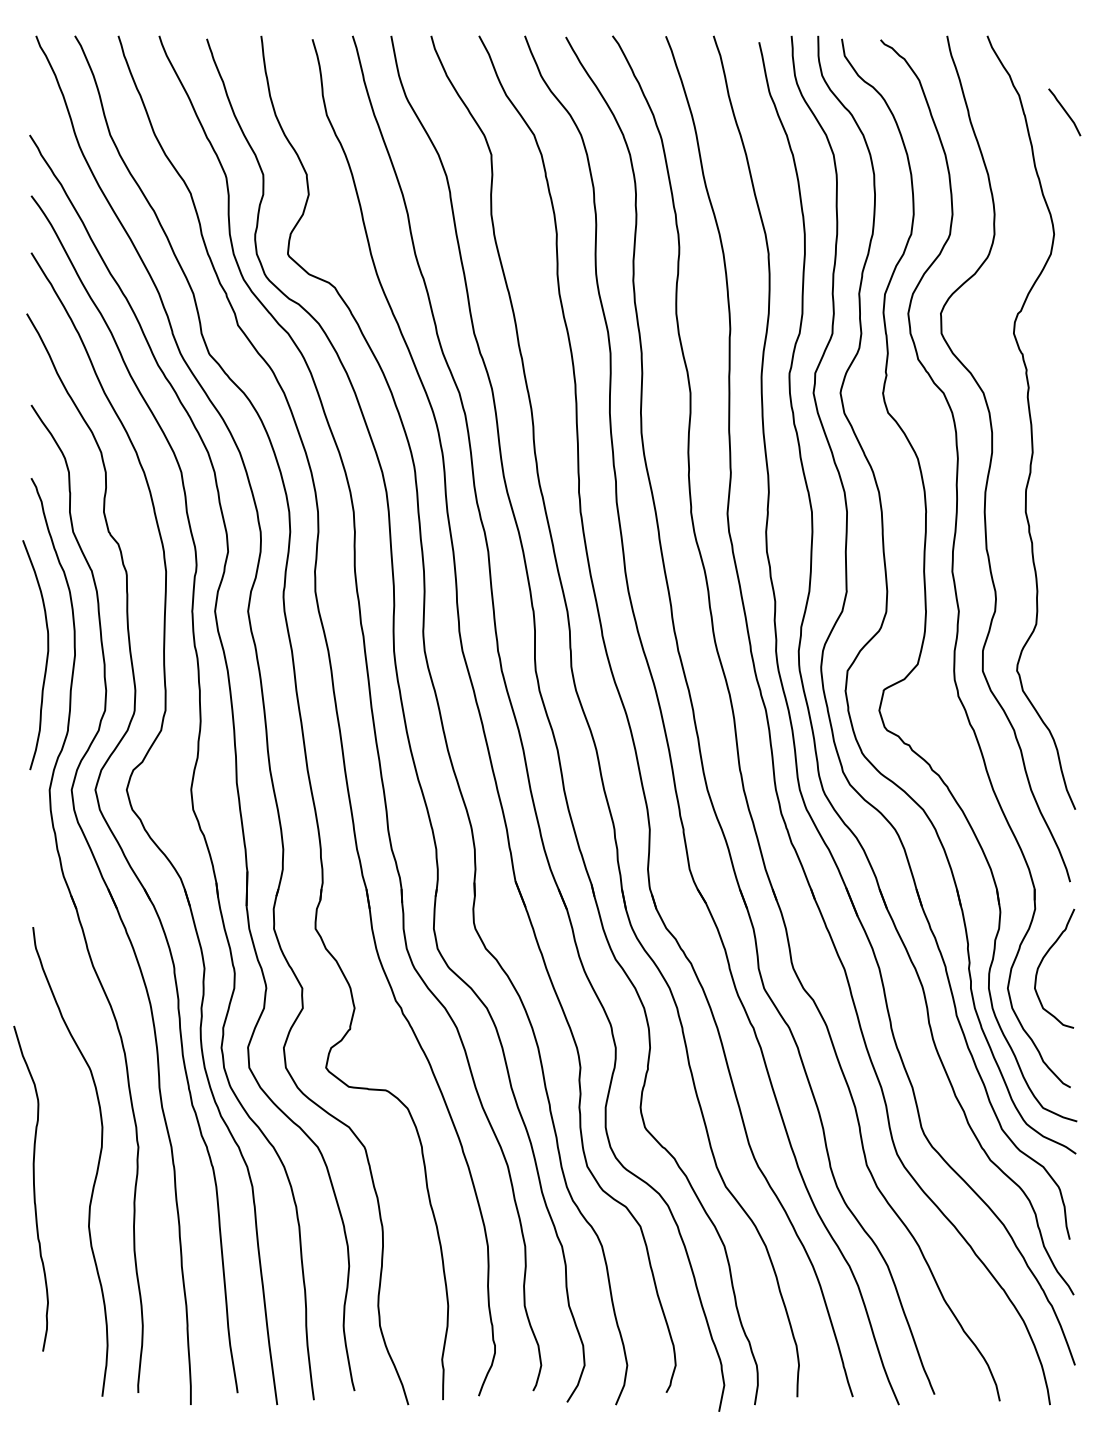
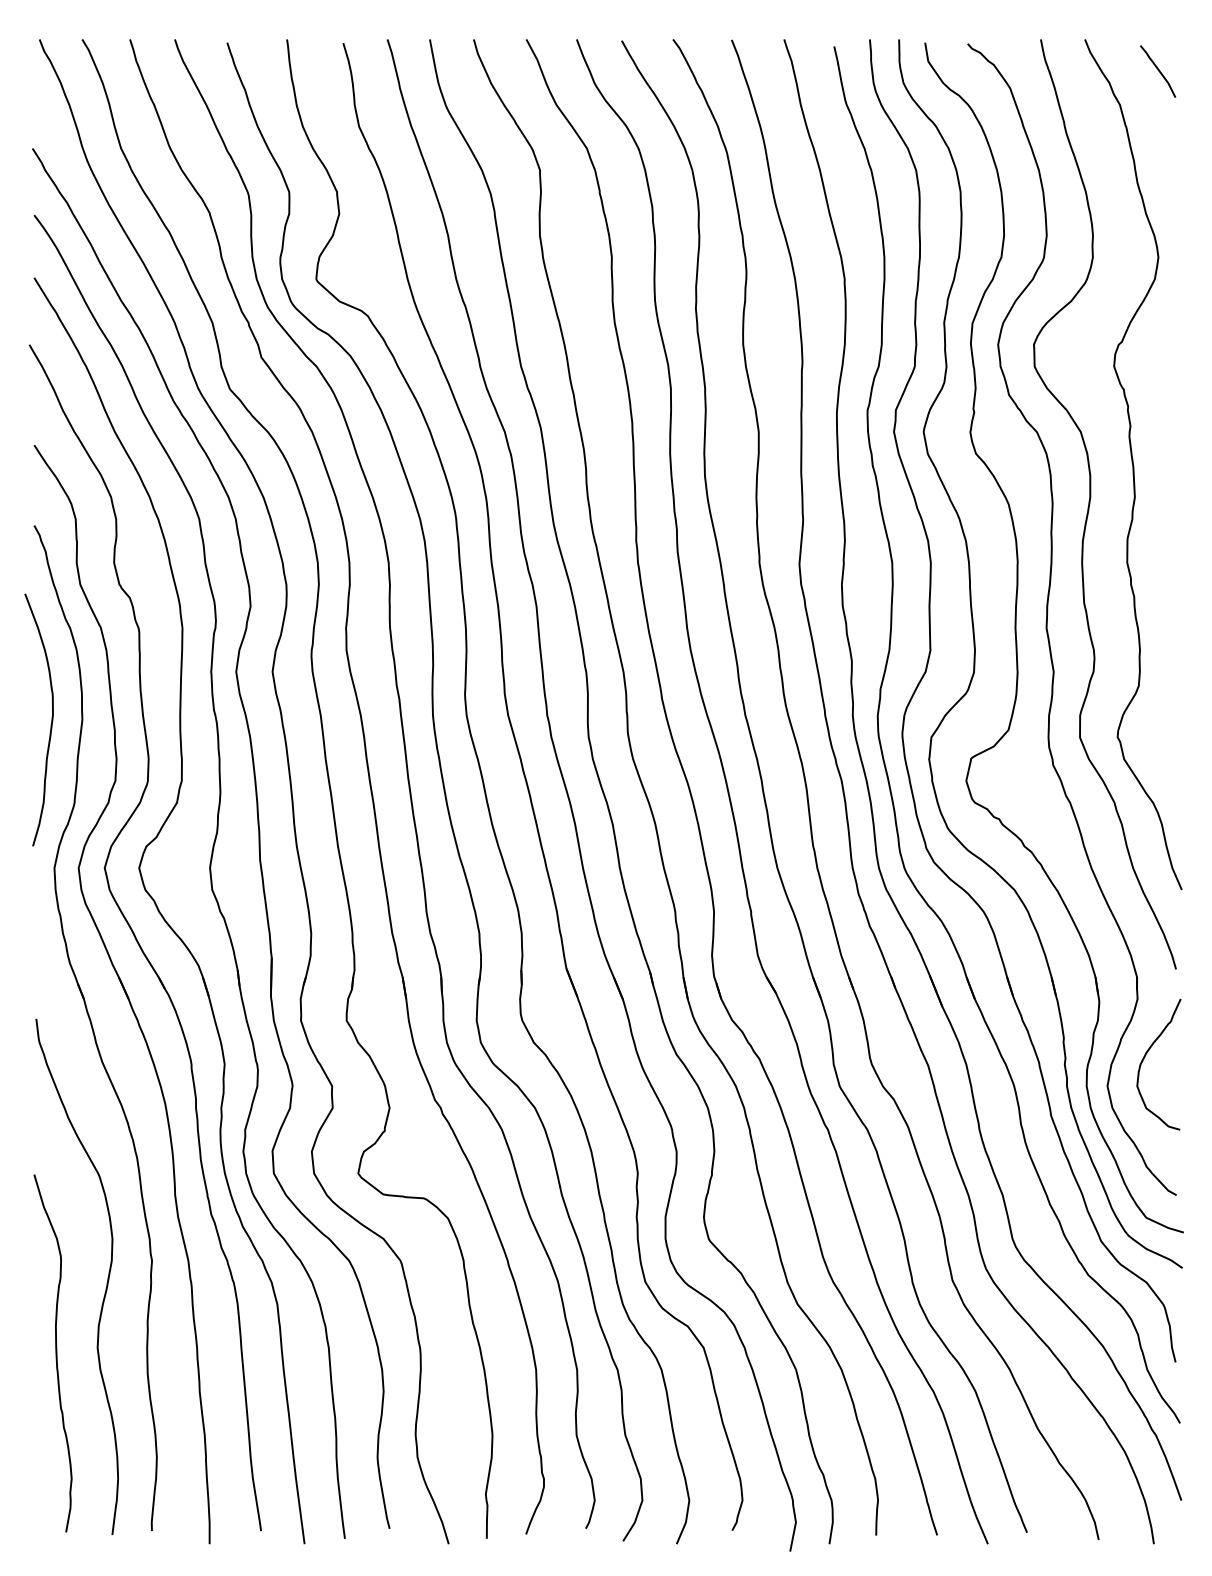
curve: (1065, 112) -> (1158, 71), moved
curve: (33, 1188) -> (55, 1353), moved

